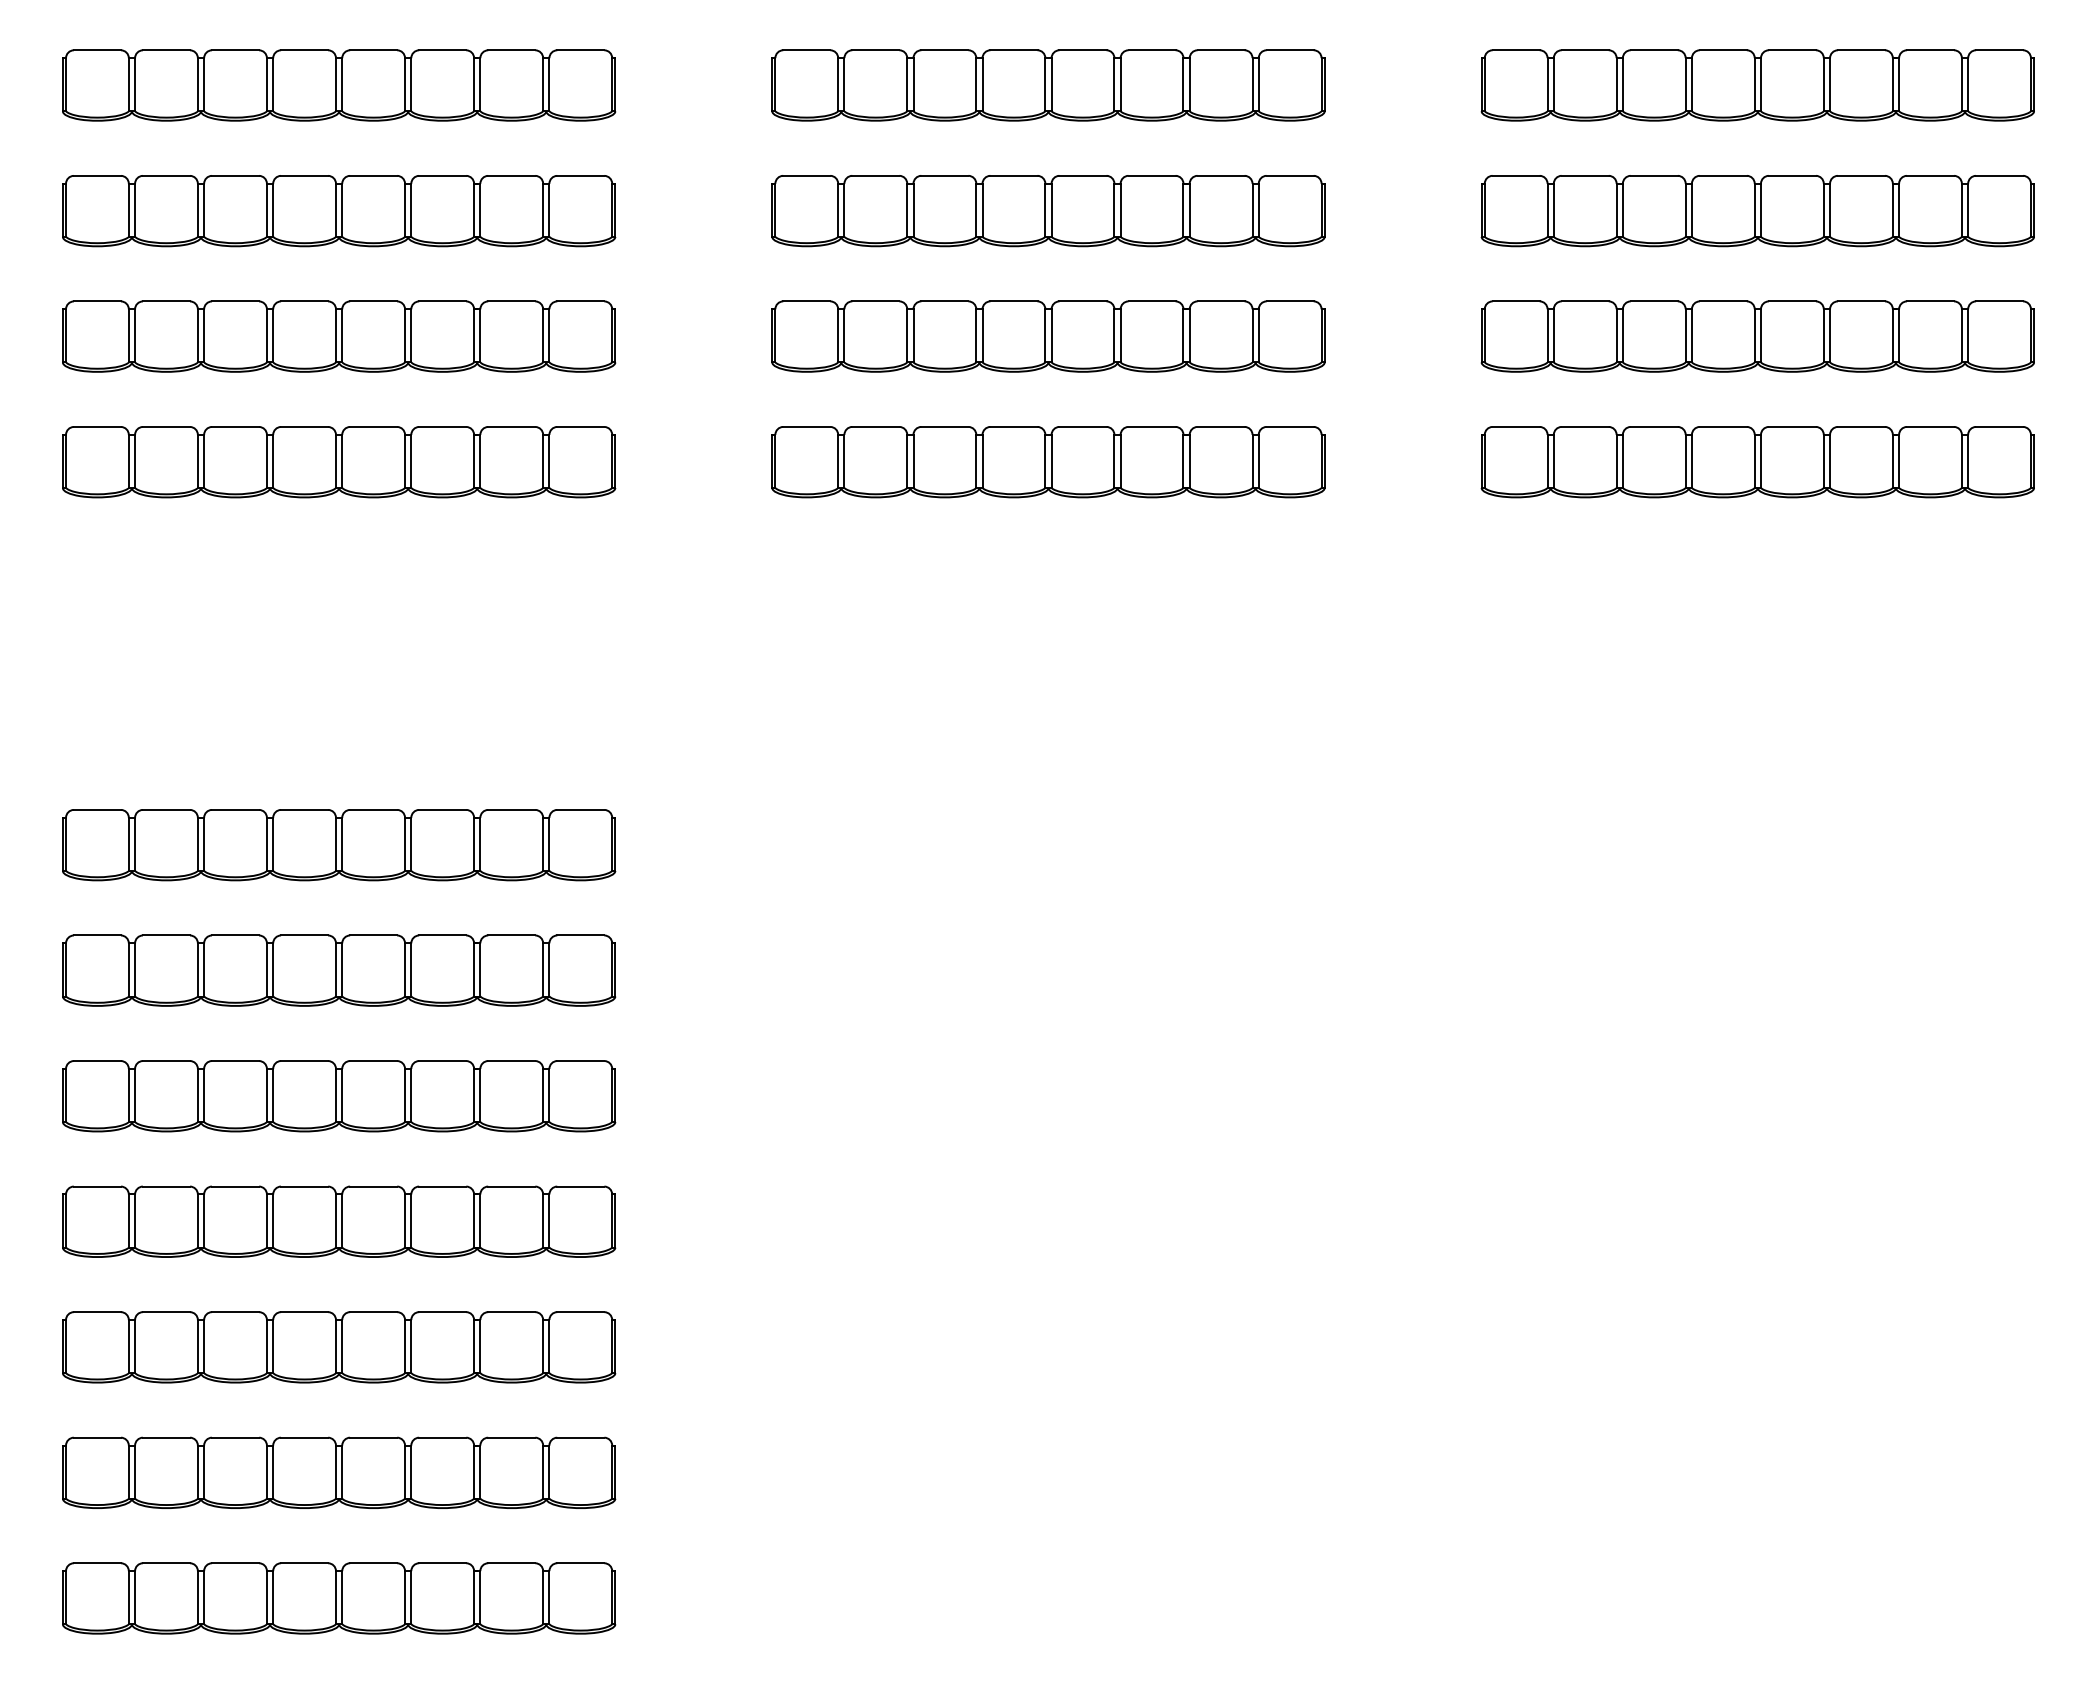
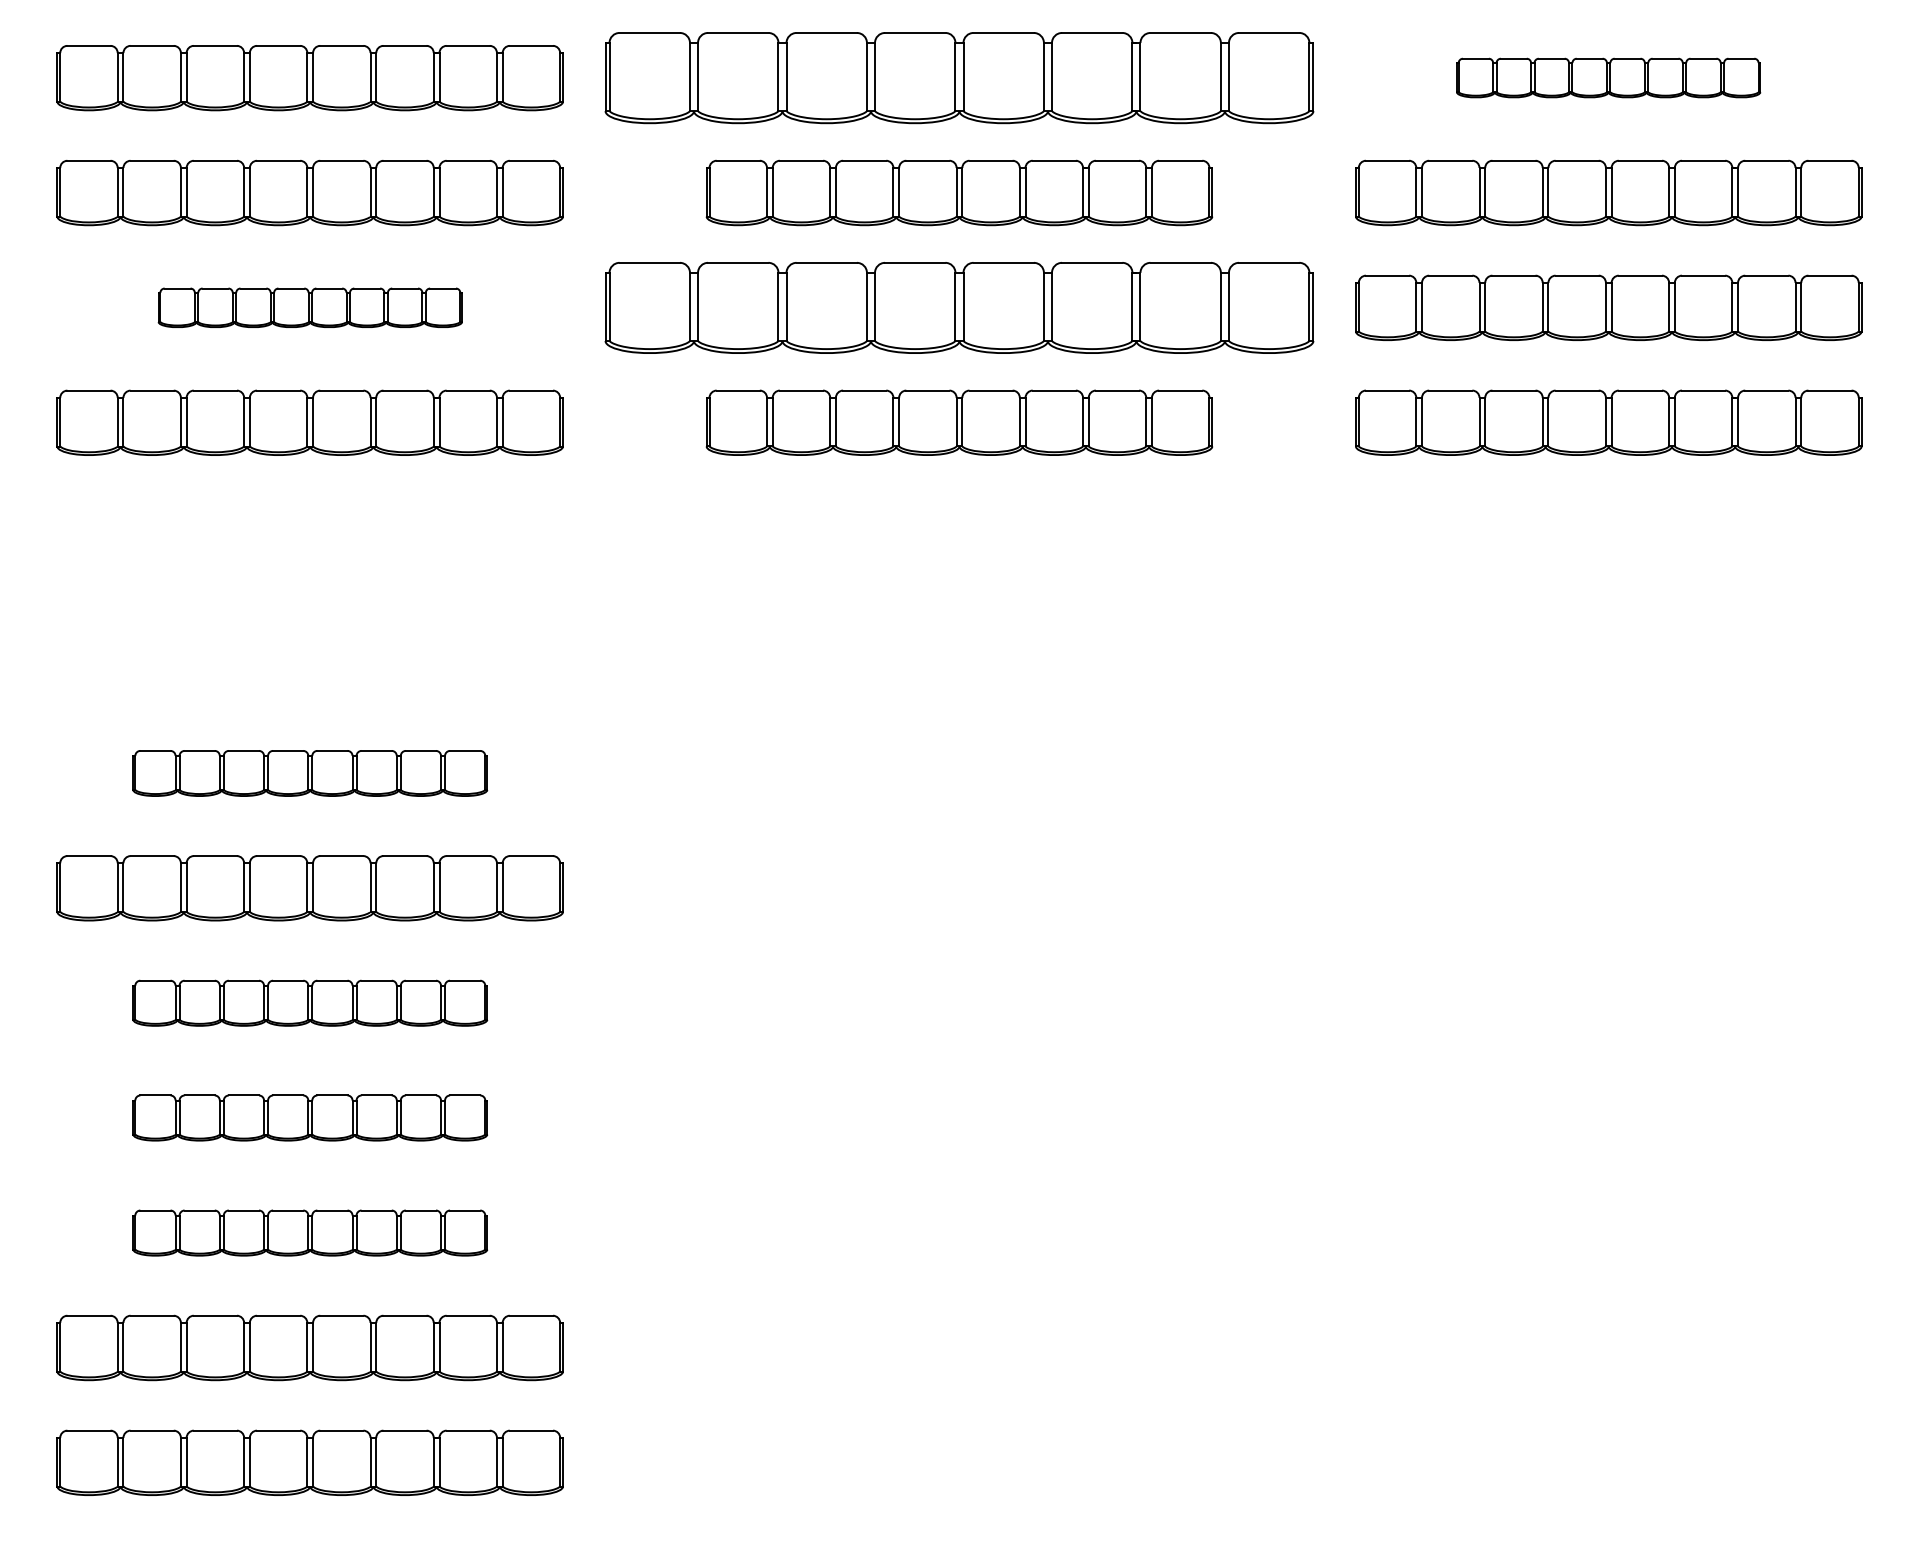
part: (1048, 85) -> (959, 78), size x1.4
part: (1757, 85) -> (1608, 78), size x0.6
part: (339, 336) -> (310, 307), size x0.6
part: (1048, 336) -> (959, 307), size x1.4
part: (339, 845) -> (310, 773), size x0.7
part: (339, 1096) -> (310, 1003), size x0.7
part: (339, 1221) -> (310, 1117), size x0.7
part: (339, 1347) -> (310, 1233), size x0.7

